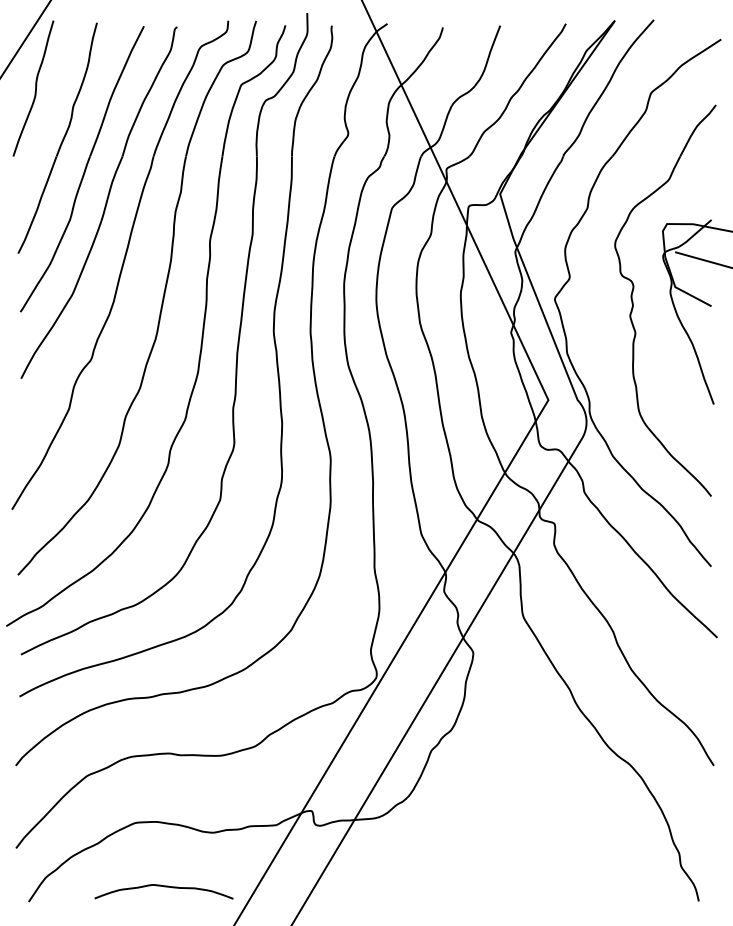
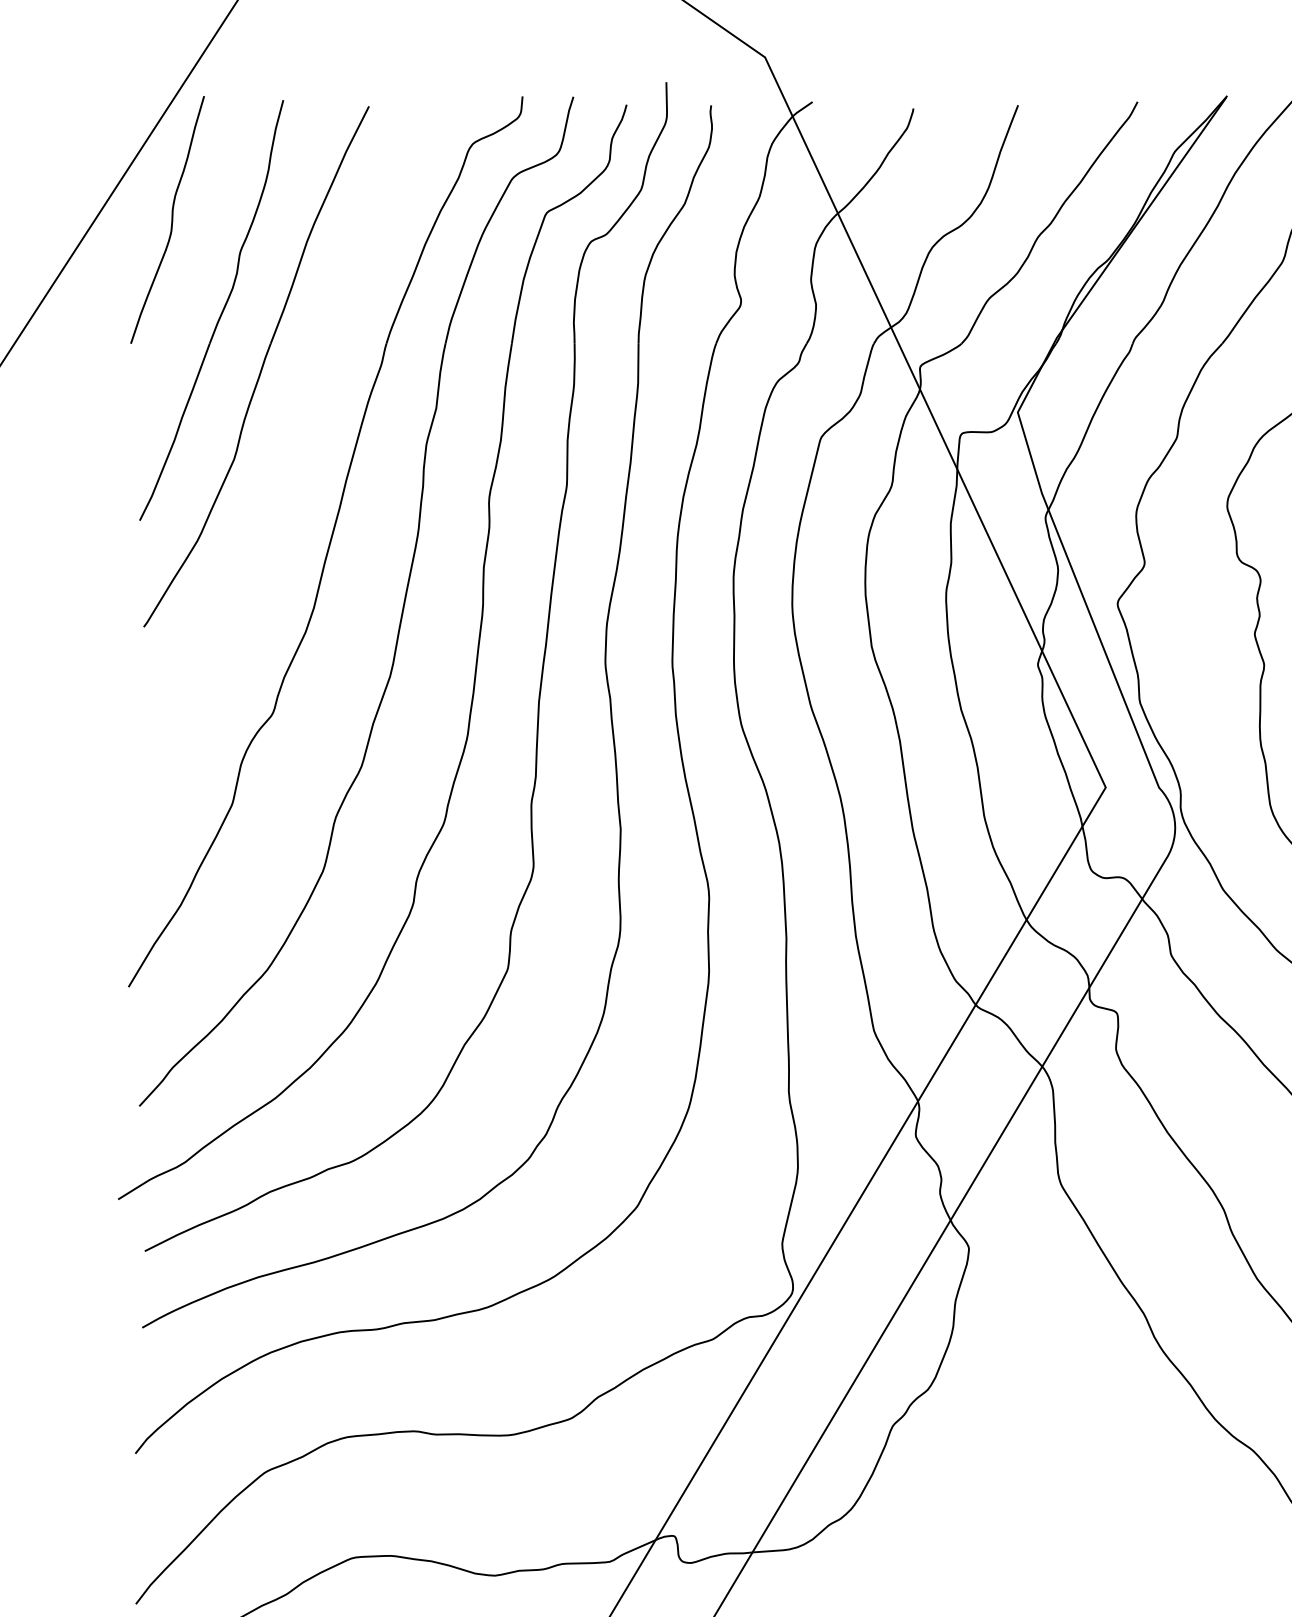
part: (105, 202) -> (298, 427), removed

